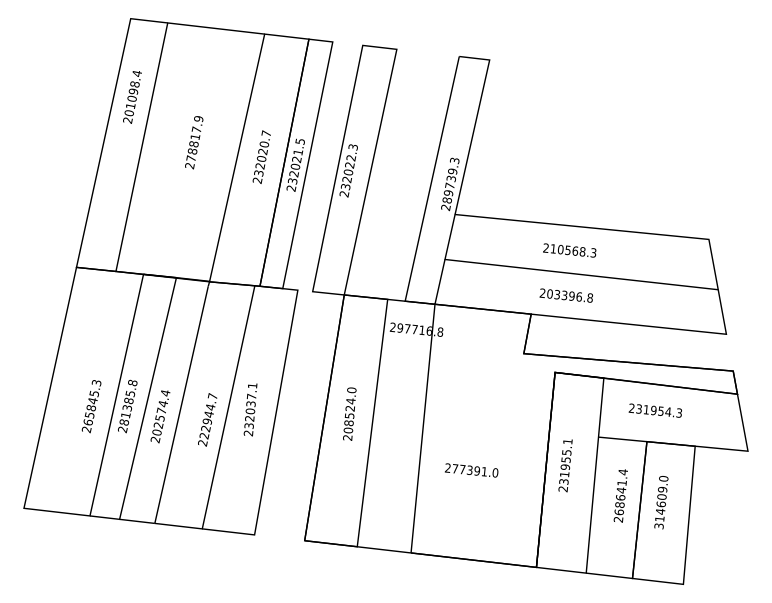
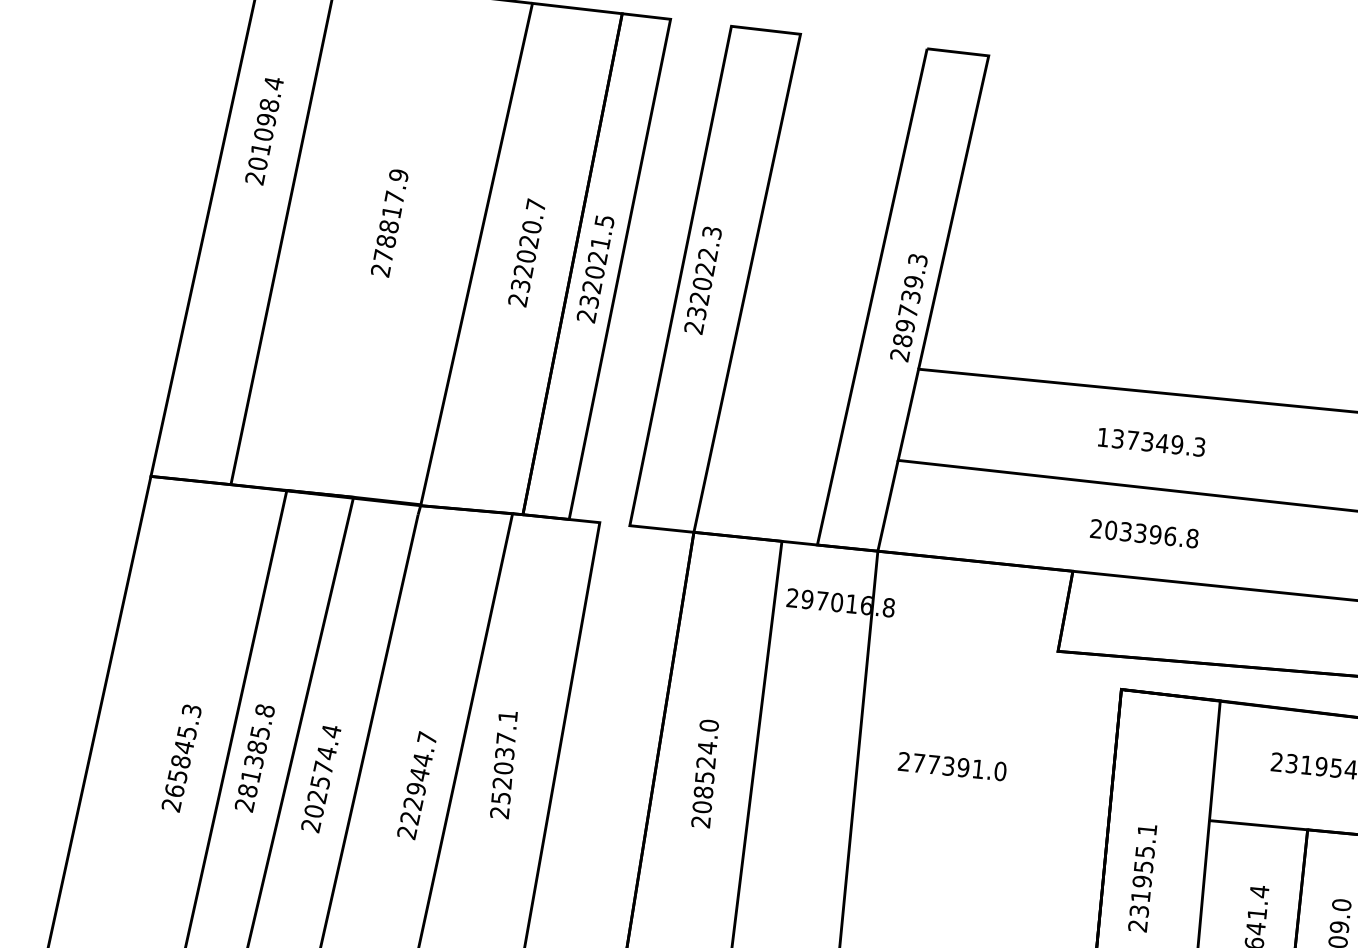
text: (564, 249) -> (1140, 440), 210568.3 -> 137349.3
text: (414, 329) -> (836, 602), 297716.8 -> 297016.8
text: (248, 425) -> (499, 797), 232037.1 -> 252037.1
text: (471, 470) -> (951, 766), moved

